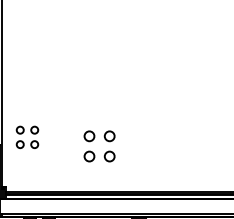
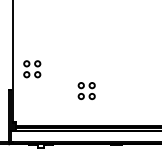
part: (27, 136) -> (32, 68), moved
part: (99, 145) -> (86, 90), size x0.71

